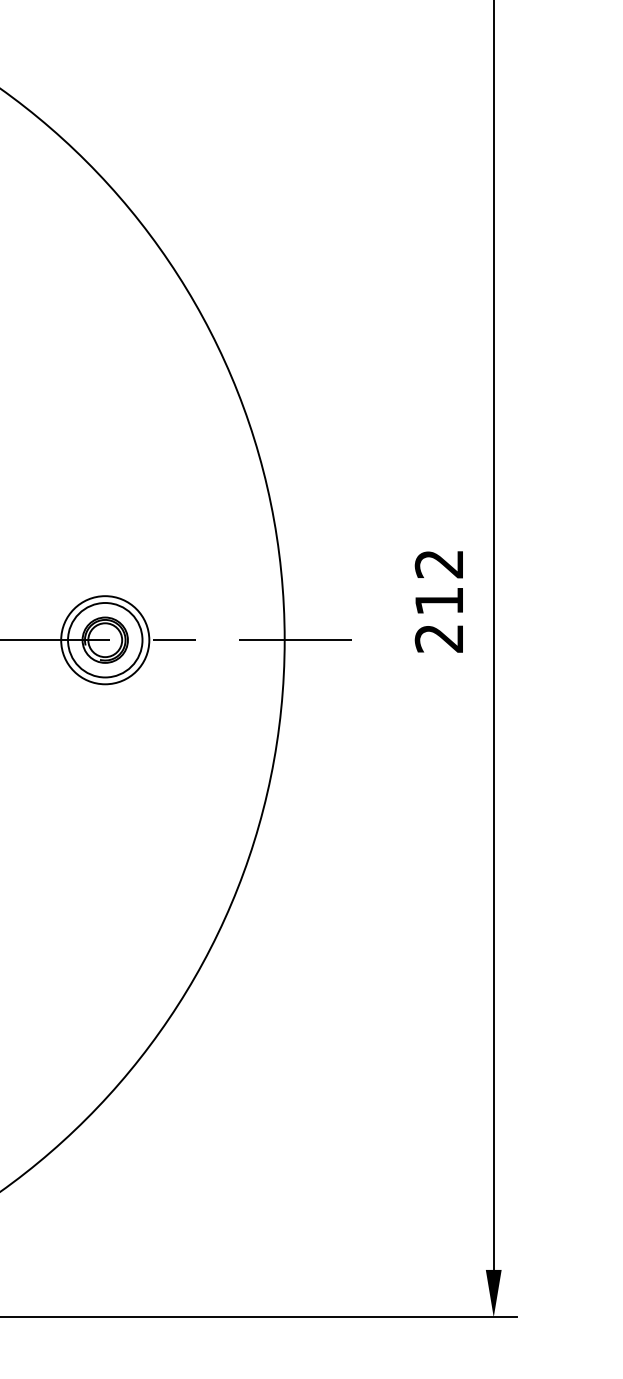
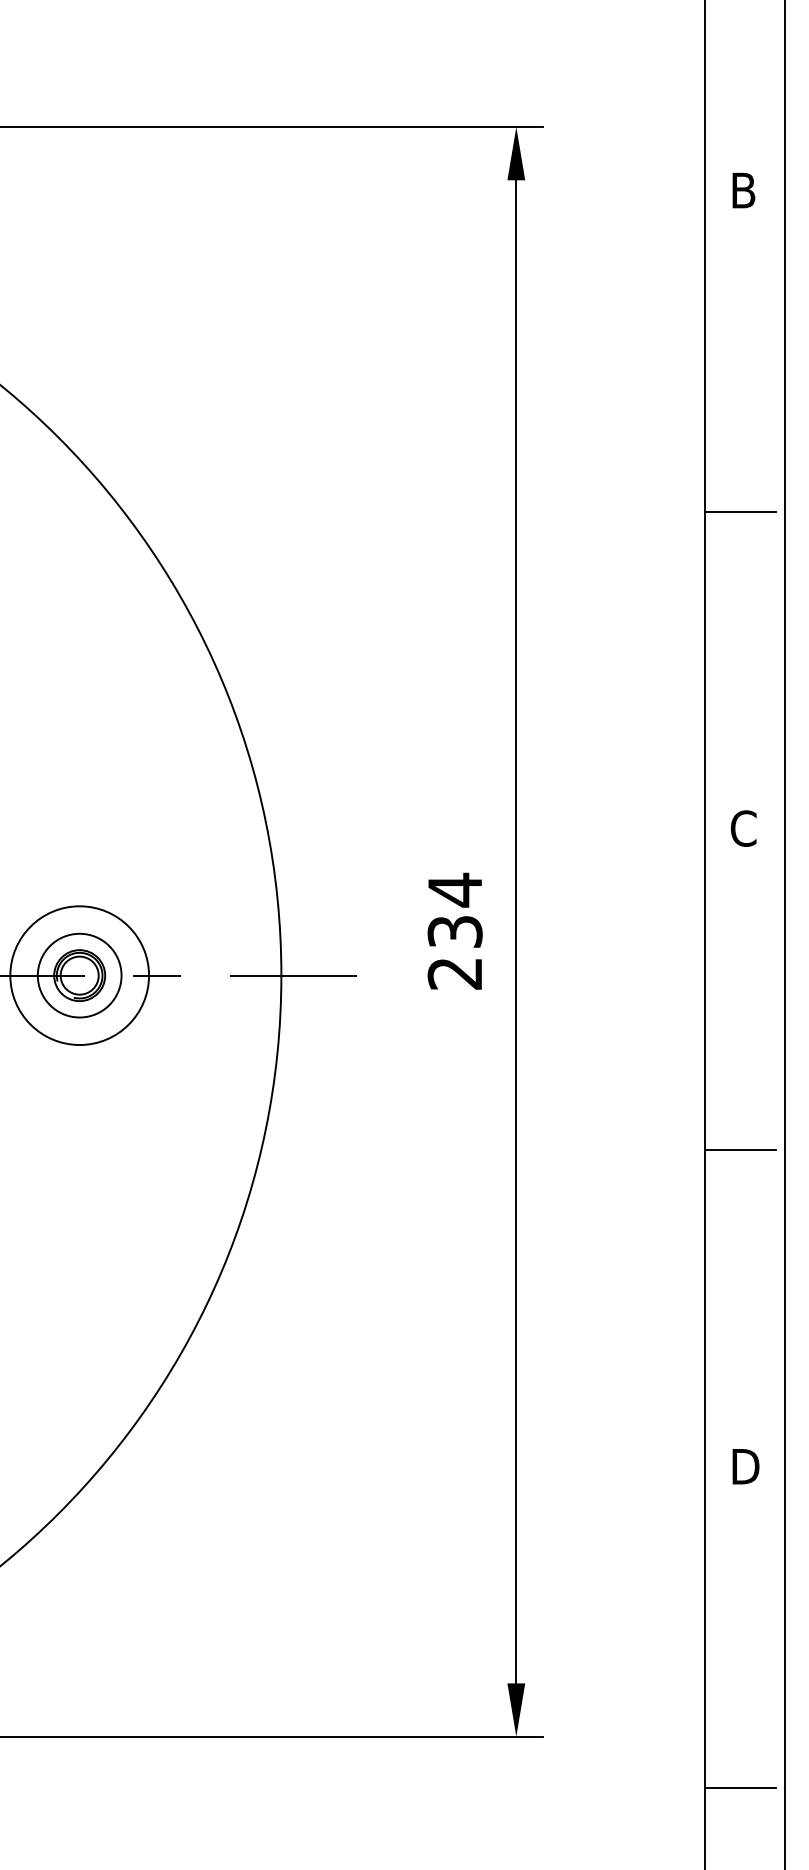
text: (438, 581) -> (454, 909), 212 -> 234
circle: (105, 640) -> (79, 975), size x1.4

